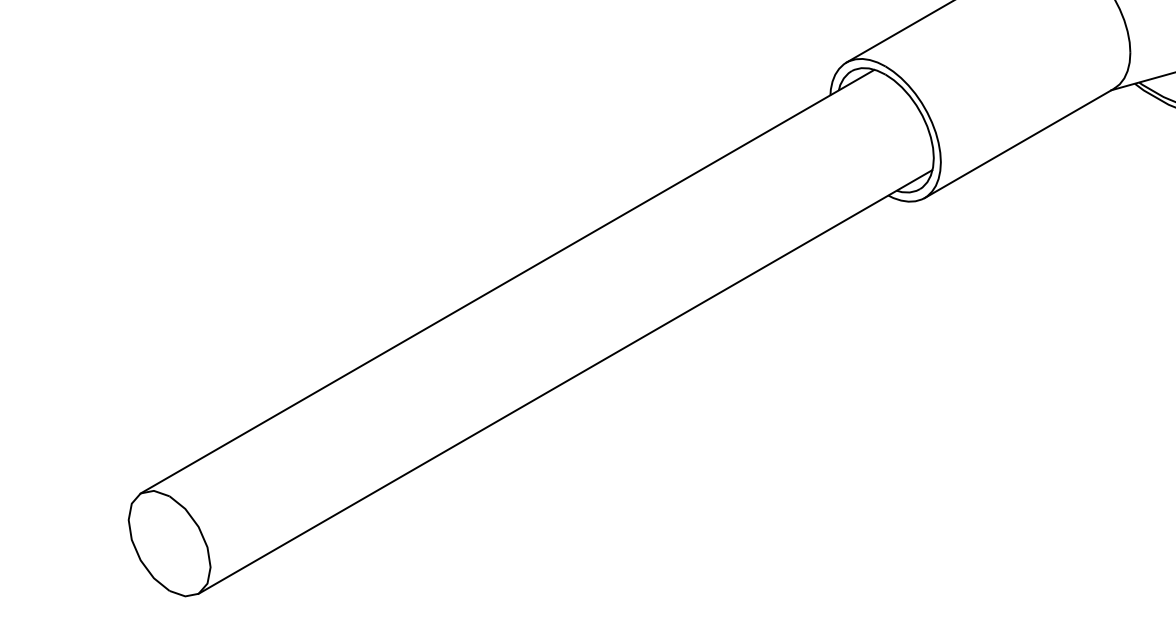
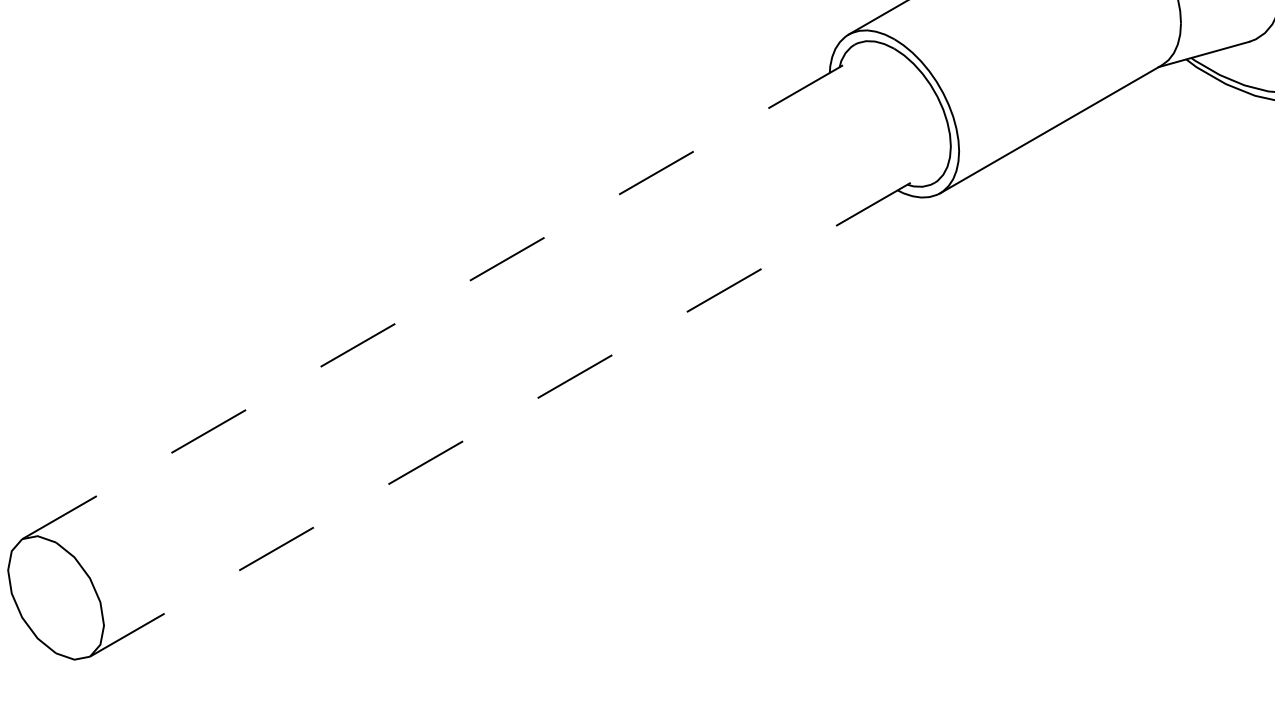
line: (507, 281) -> (451, 291), solid -> dashed
line: (565, 382) -> (519, 409), solid -> dashed

